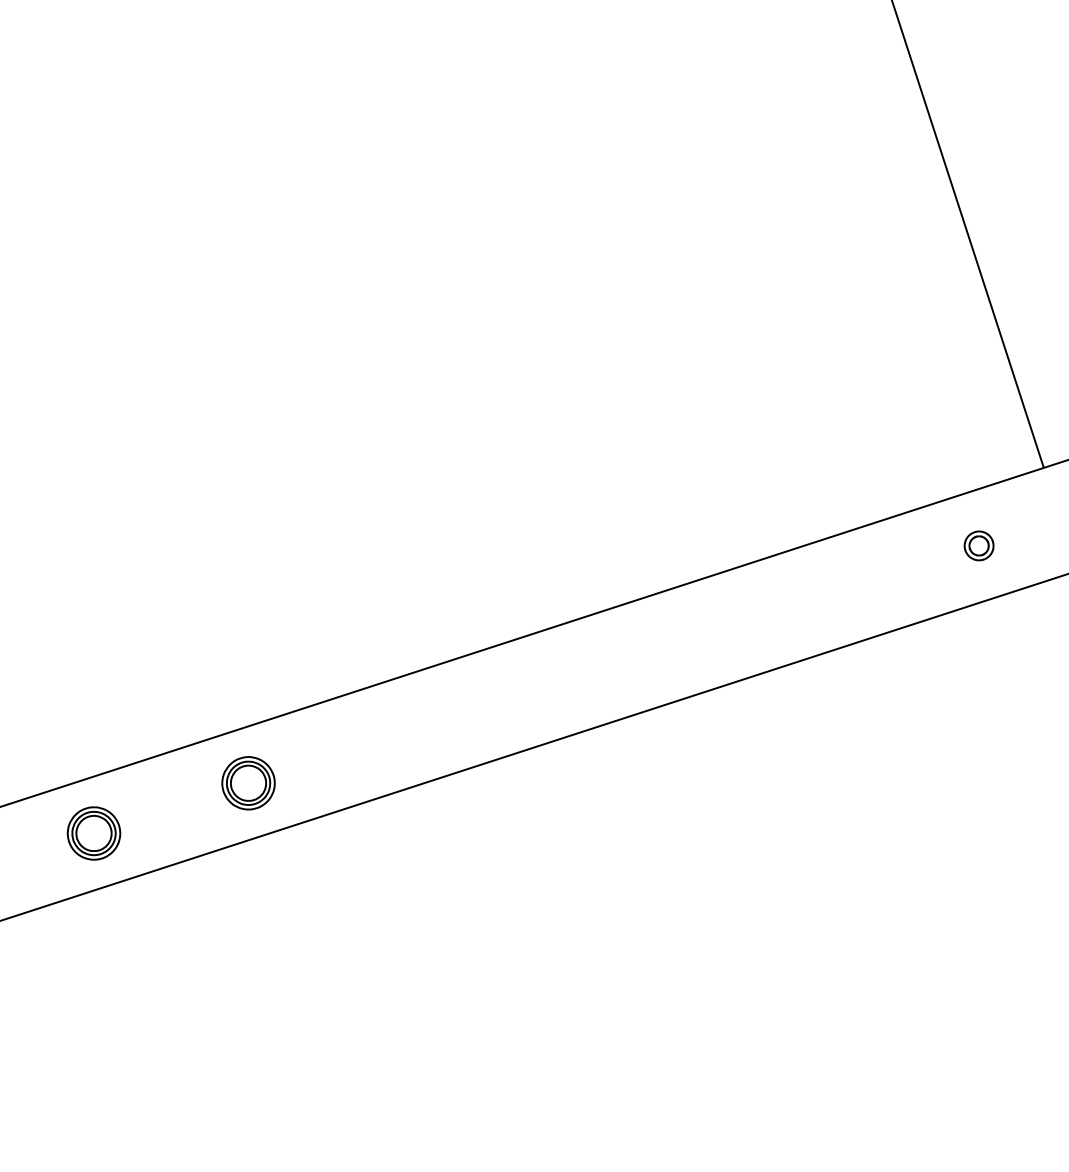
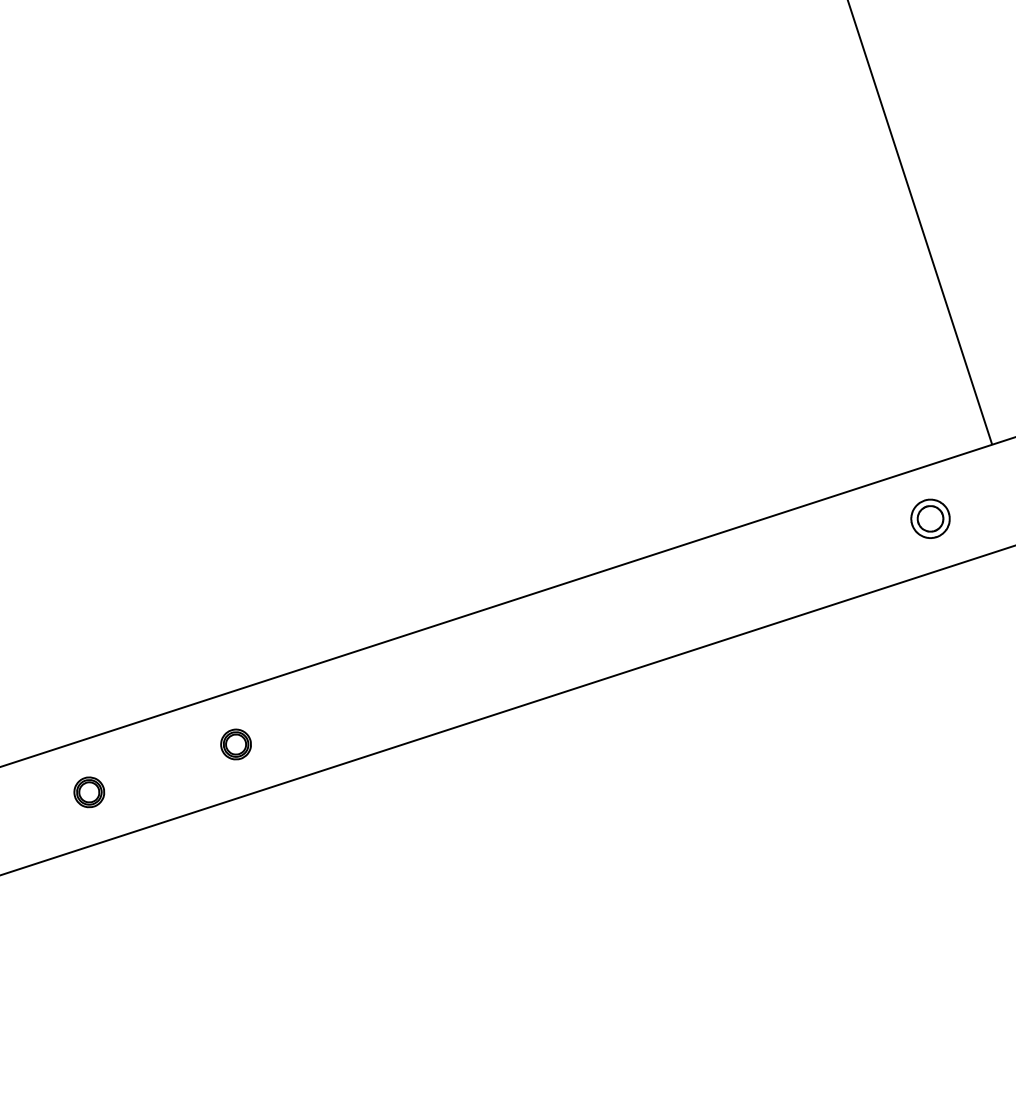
part: (978, 545) -> (930, 518), size x1.4
part: (247, 783) -> (235, 744), size x0.6
part: (94, 833) -> (89, 792), size x0.6

